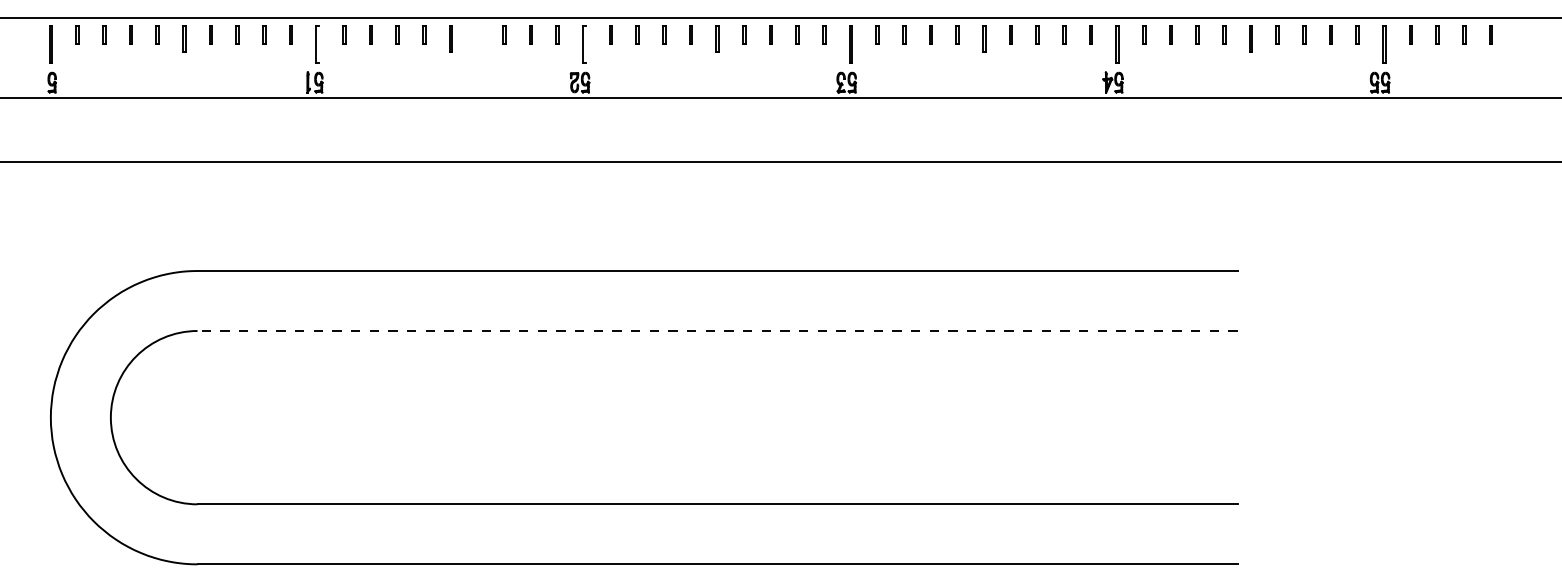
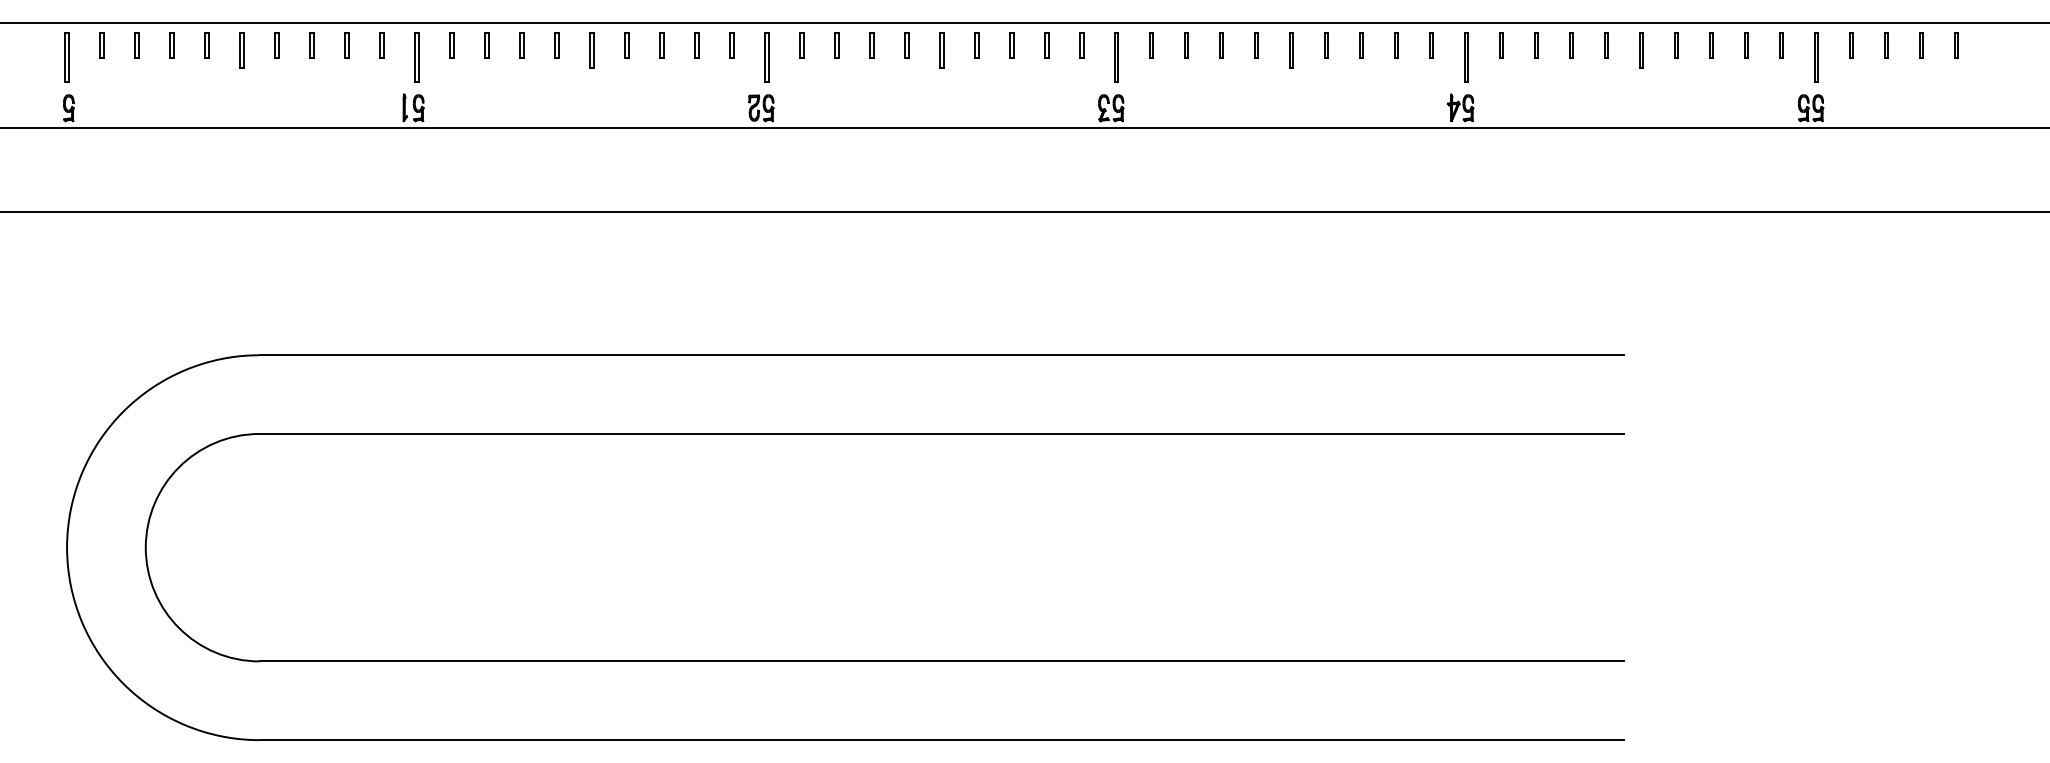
part: (477, 34) -> (626, 45), added
line: (318, 44) -> (418, 57), added
line: (585, 44) -> (768, 57), added
line: (717, 330) -> (941, 433), dashed -> solid

